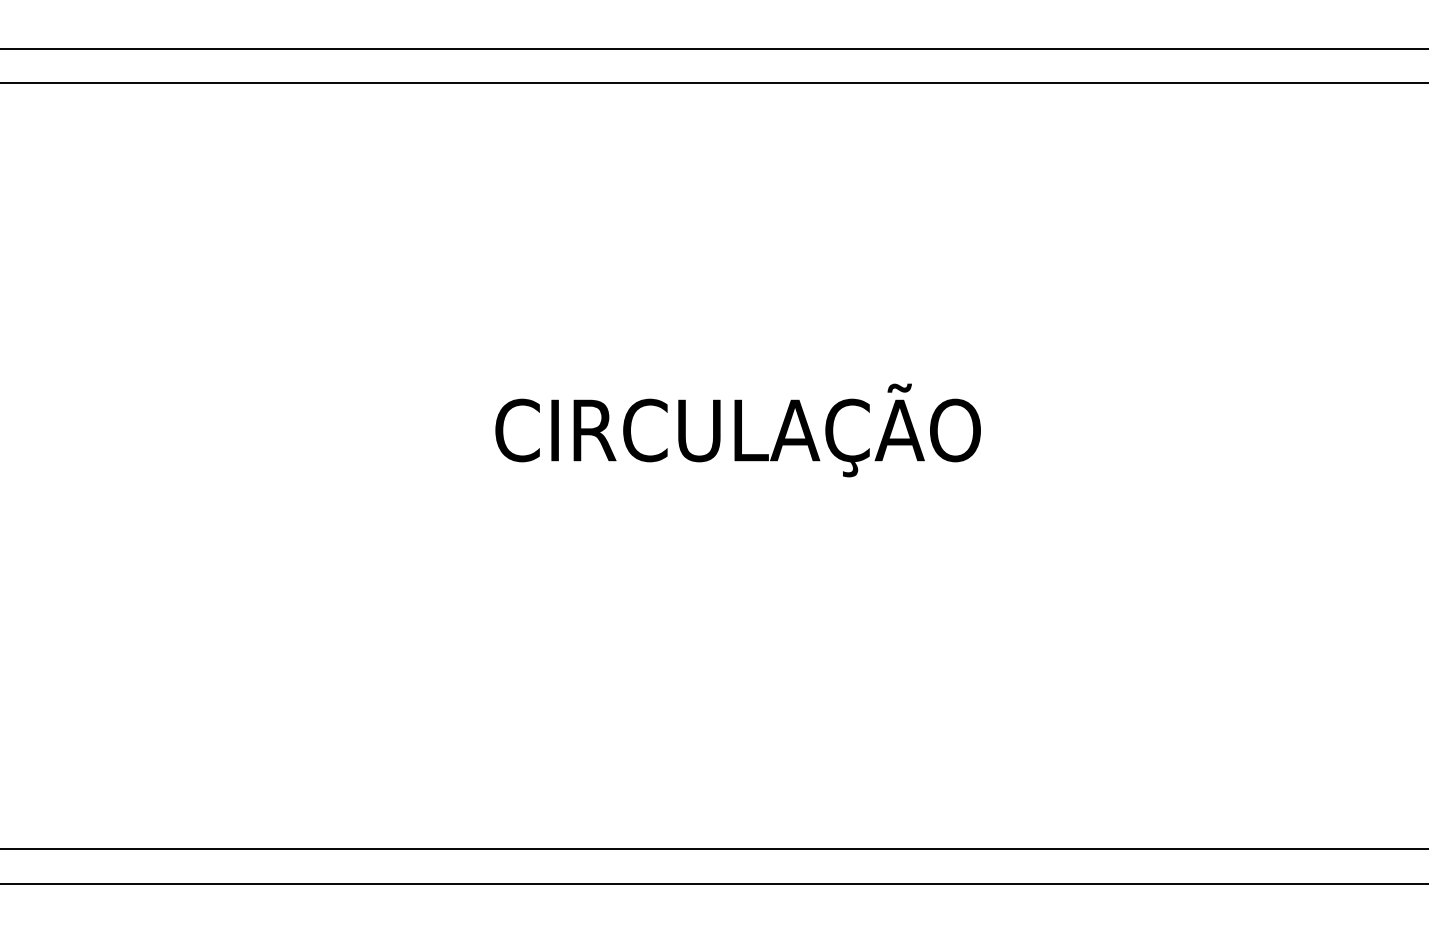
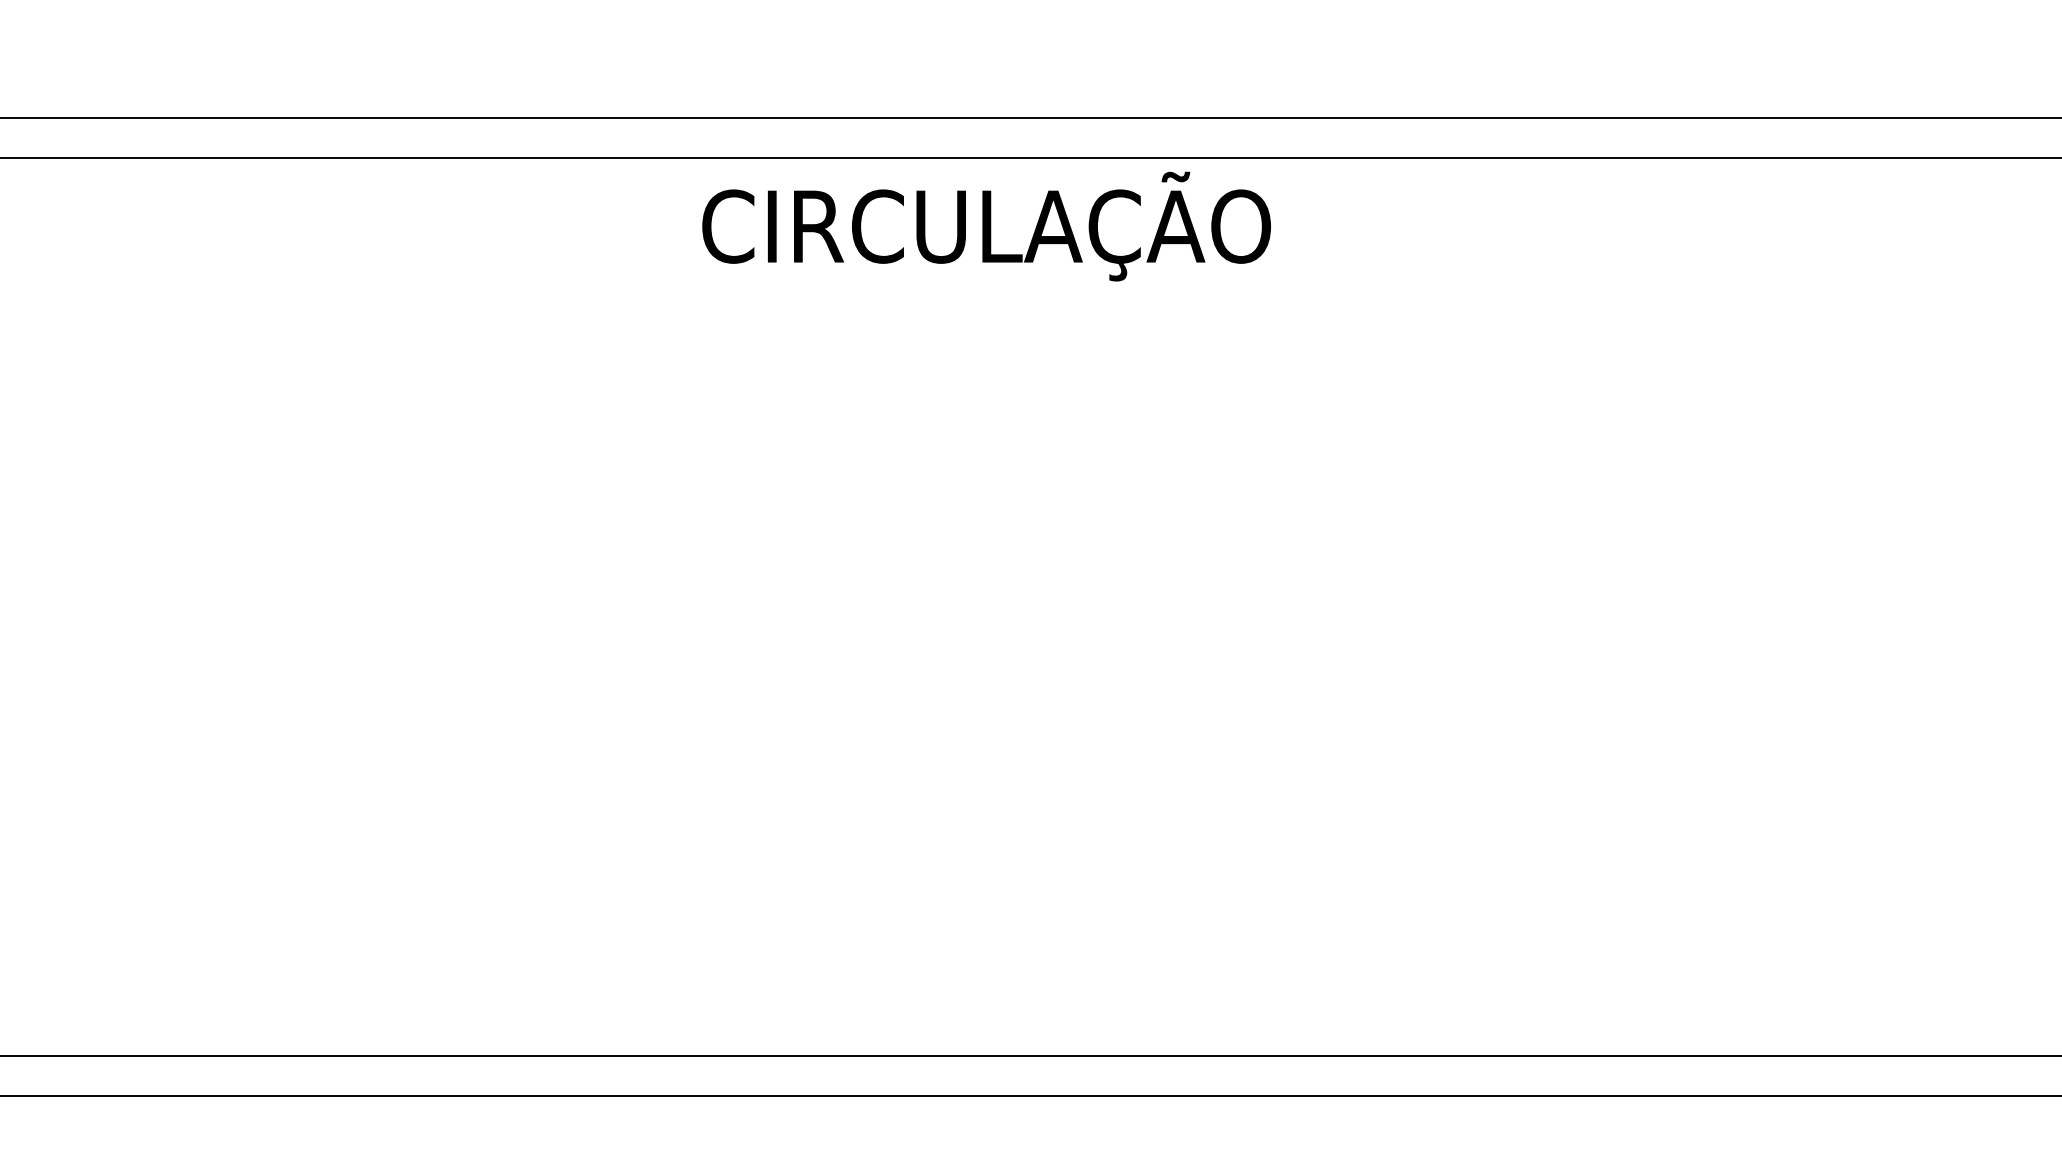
text: (738, 430) -> (986, 226), moved

